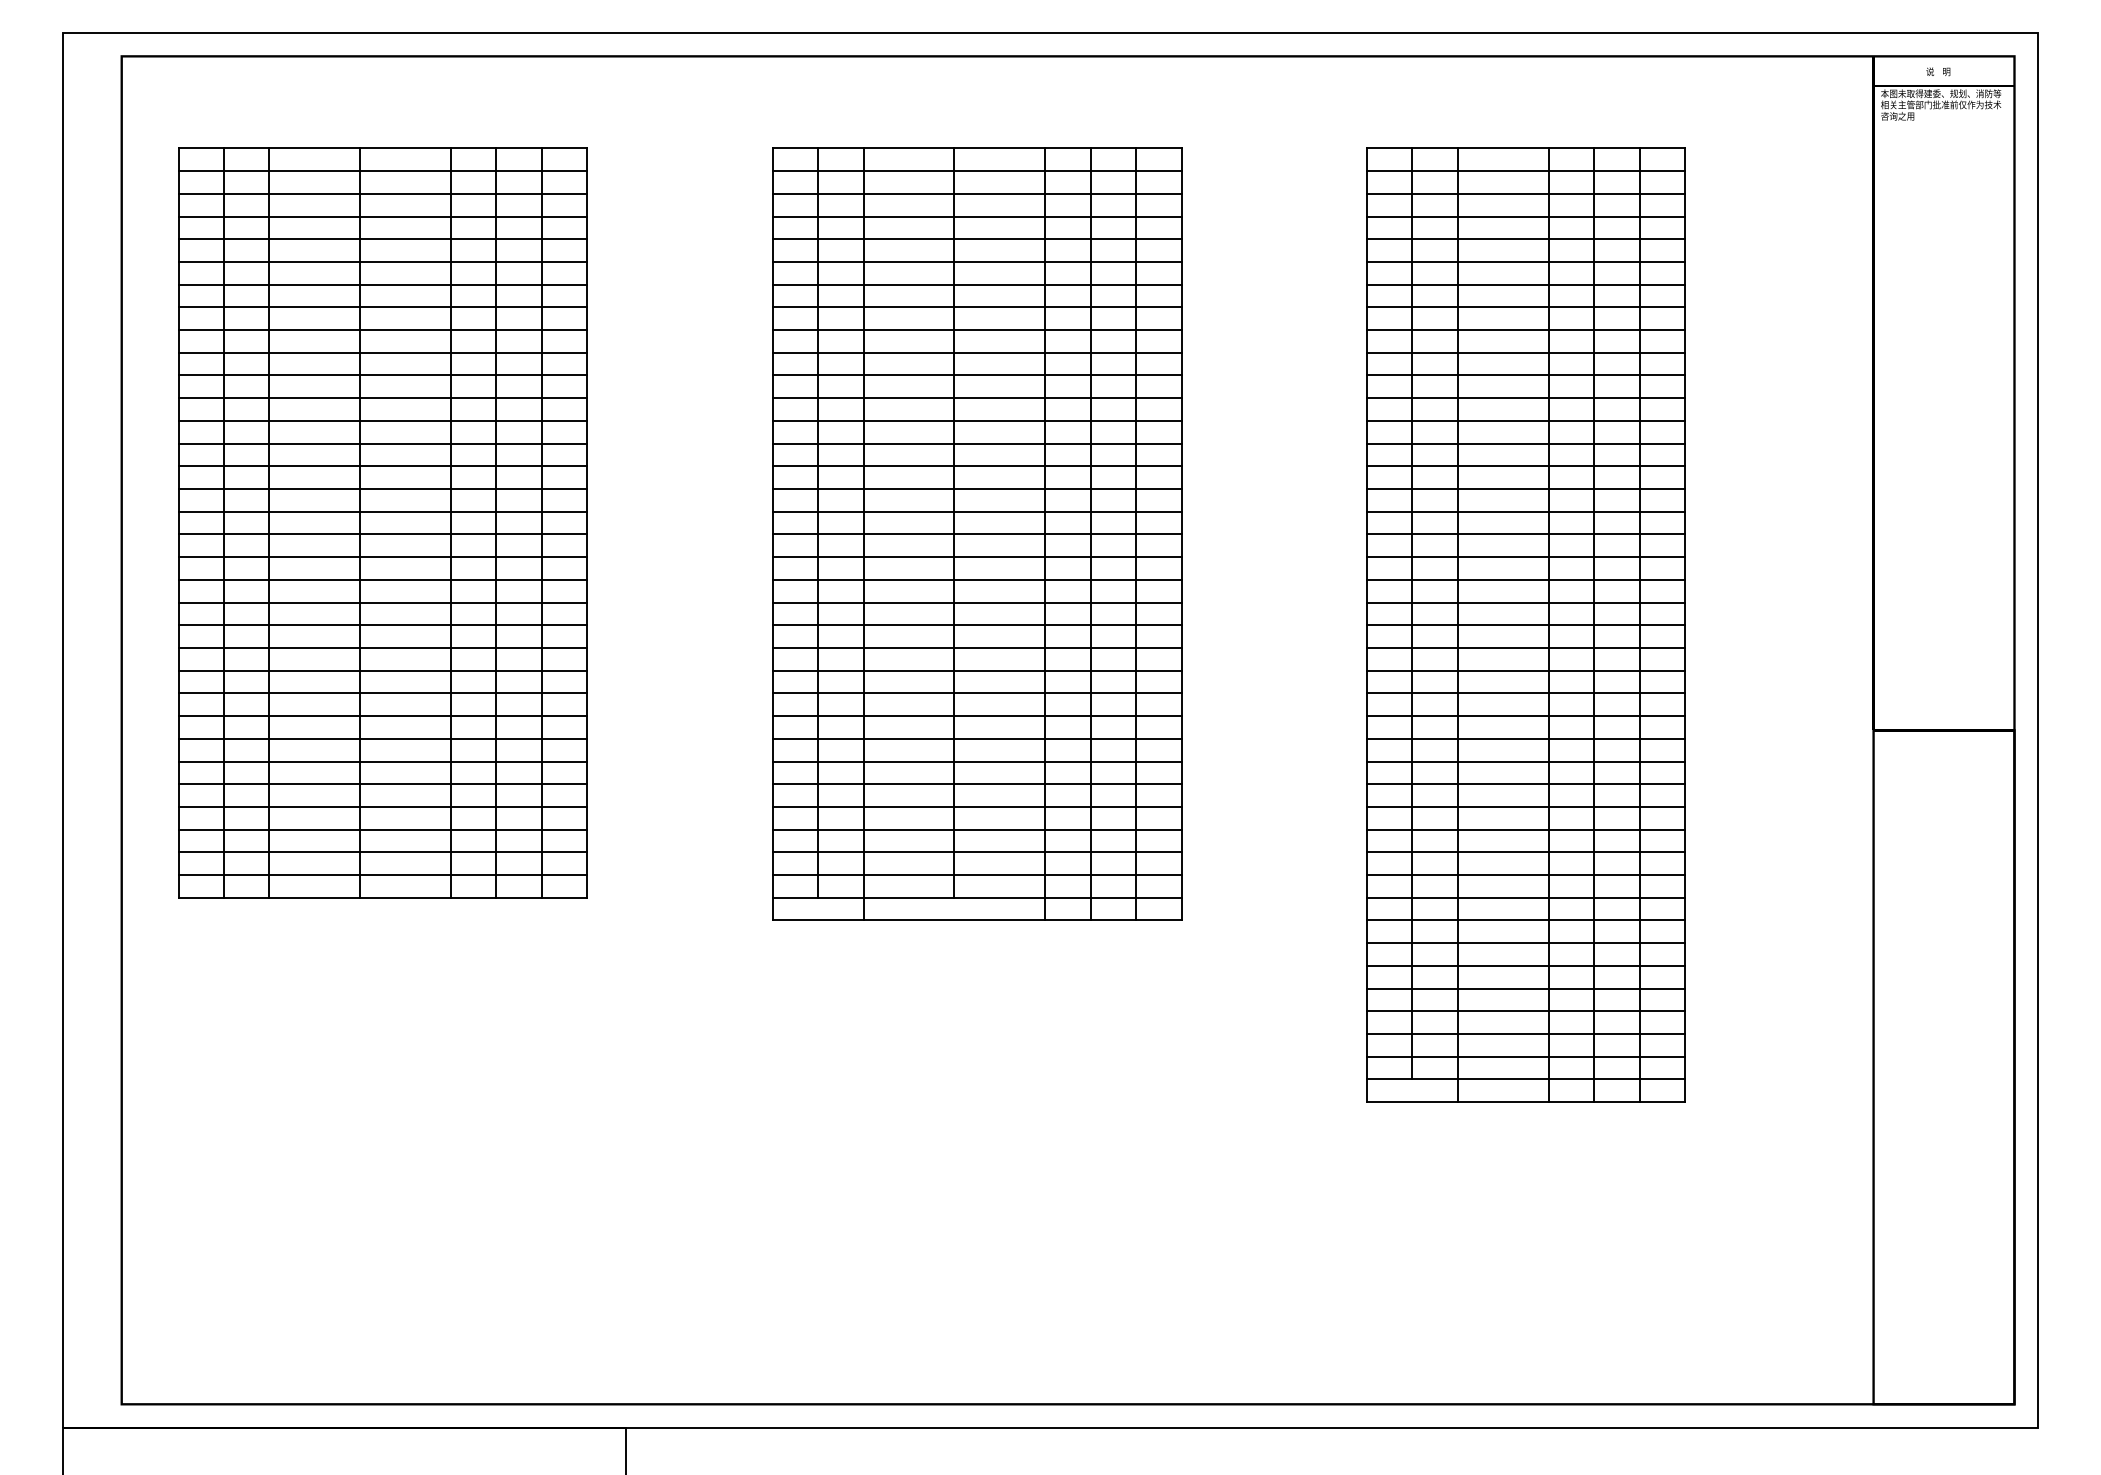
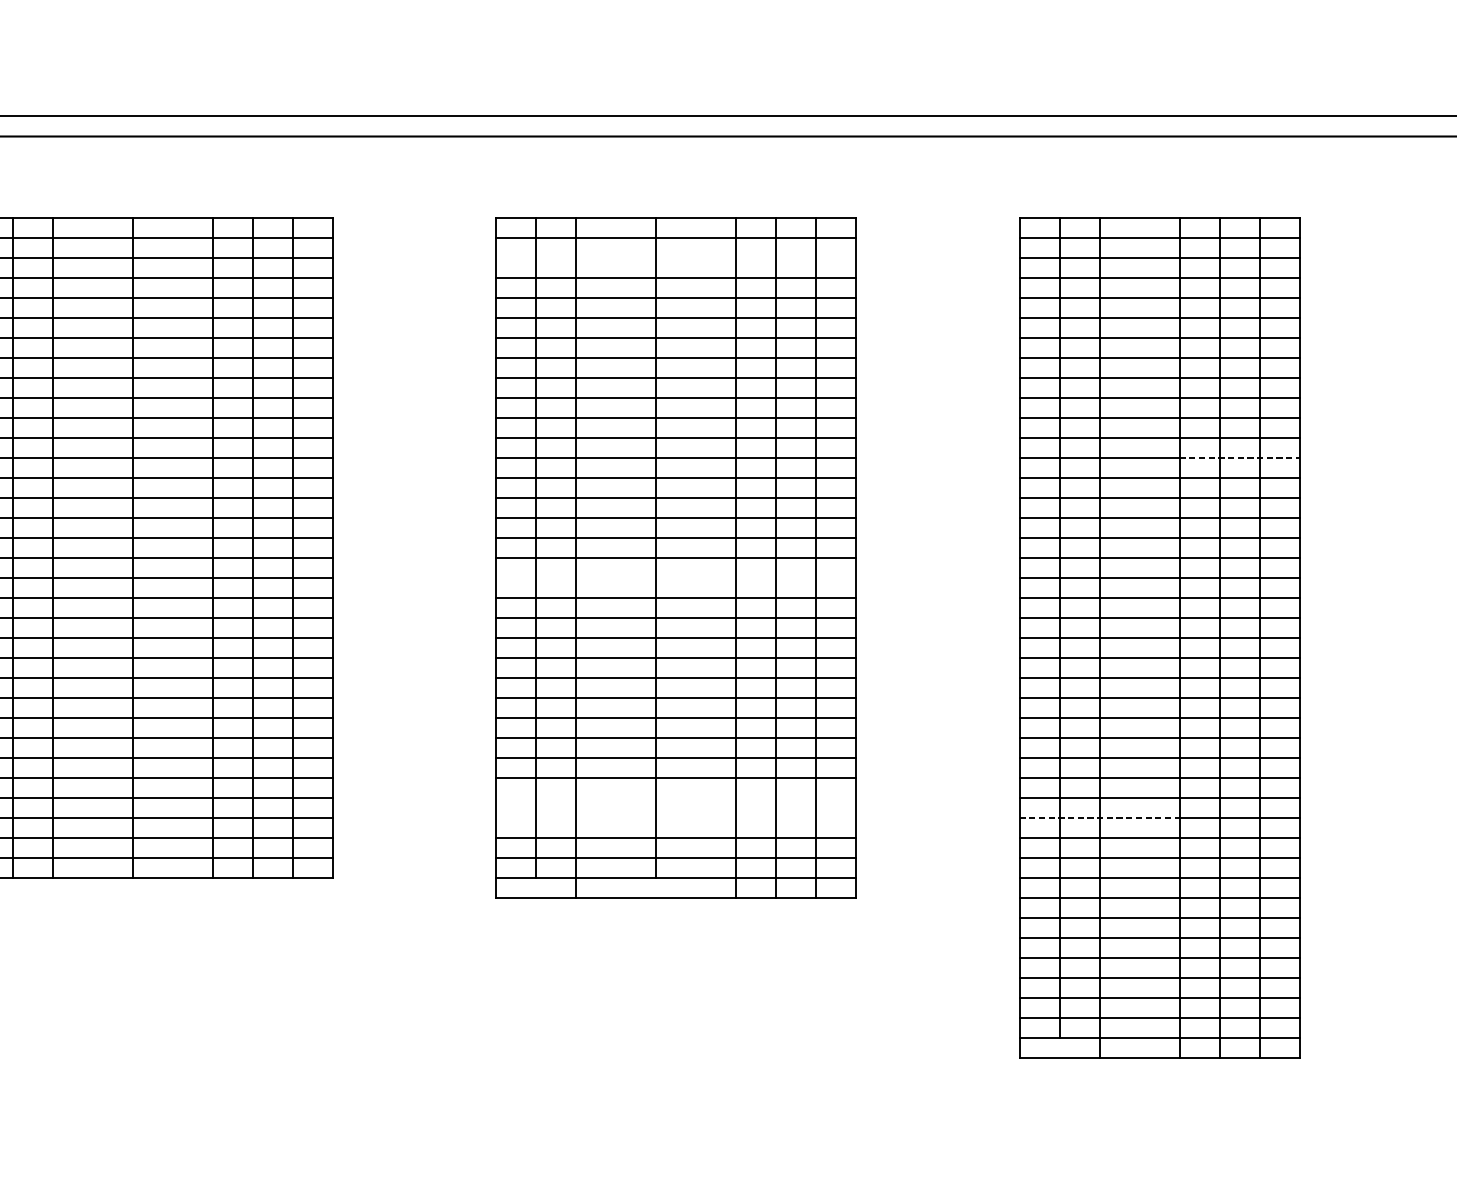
line: (976, 193) -> (675, 257), removed
line: (1617, 420) -> (1240, 457), solid -> dashed
line: (976, 557) -> (675, 577), removed
line: (976, 806) -> (675, 797), removed
line: (976, 829) -> (675, 817), removed
line: (1457, 829) -> (1099, 817), solid -> dashed

